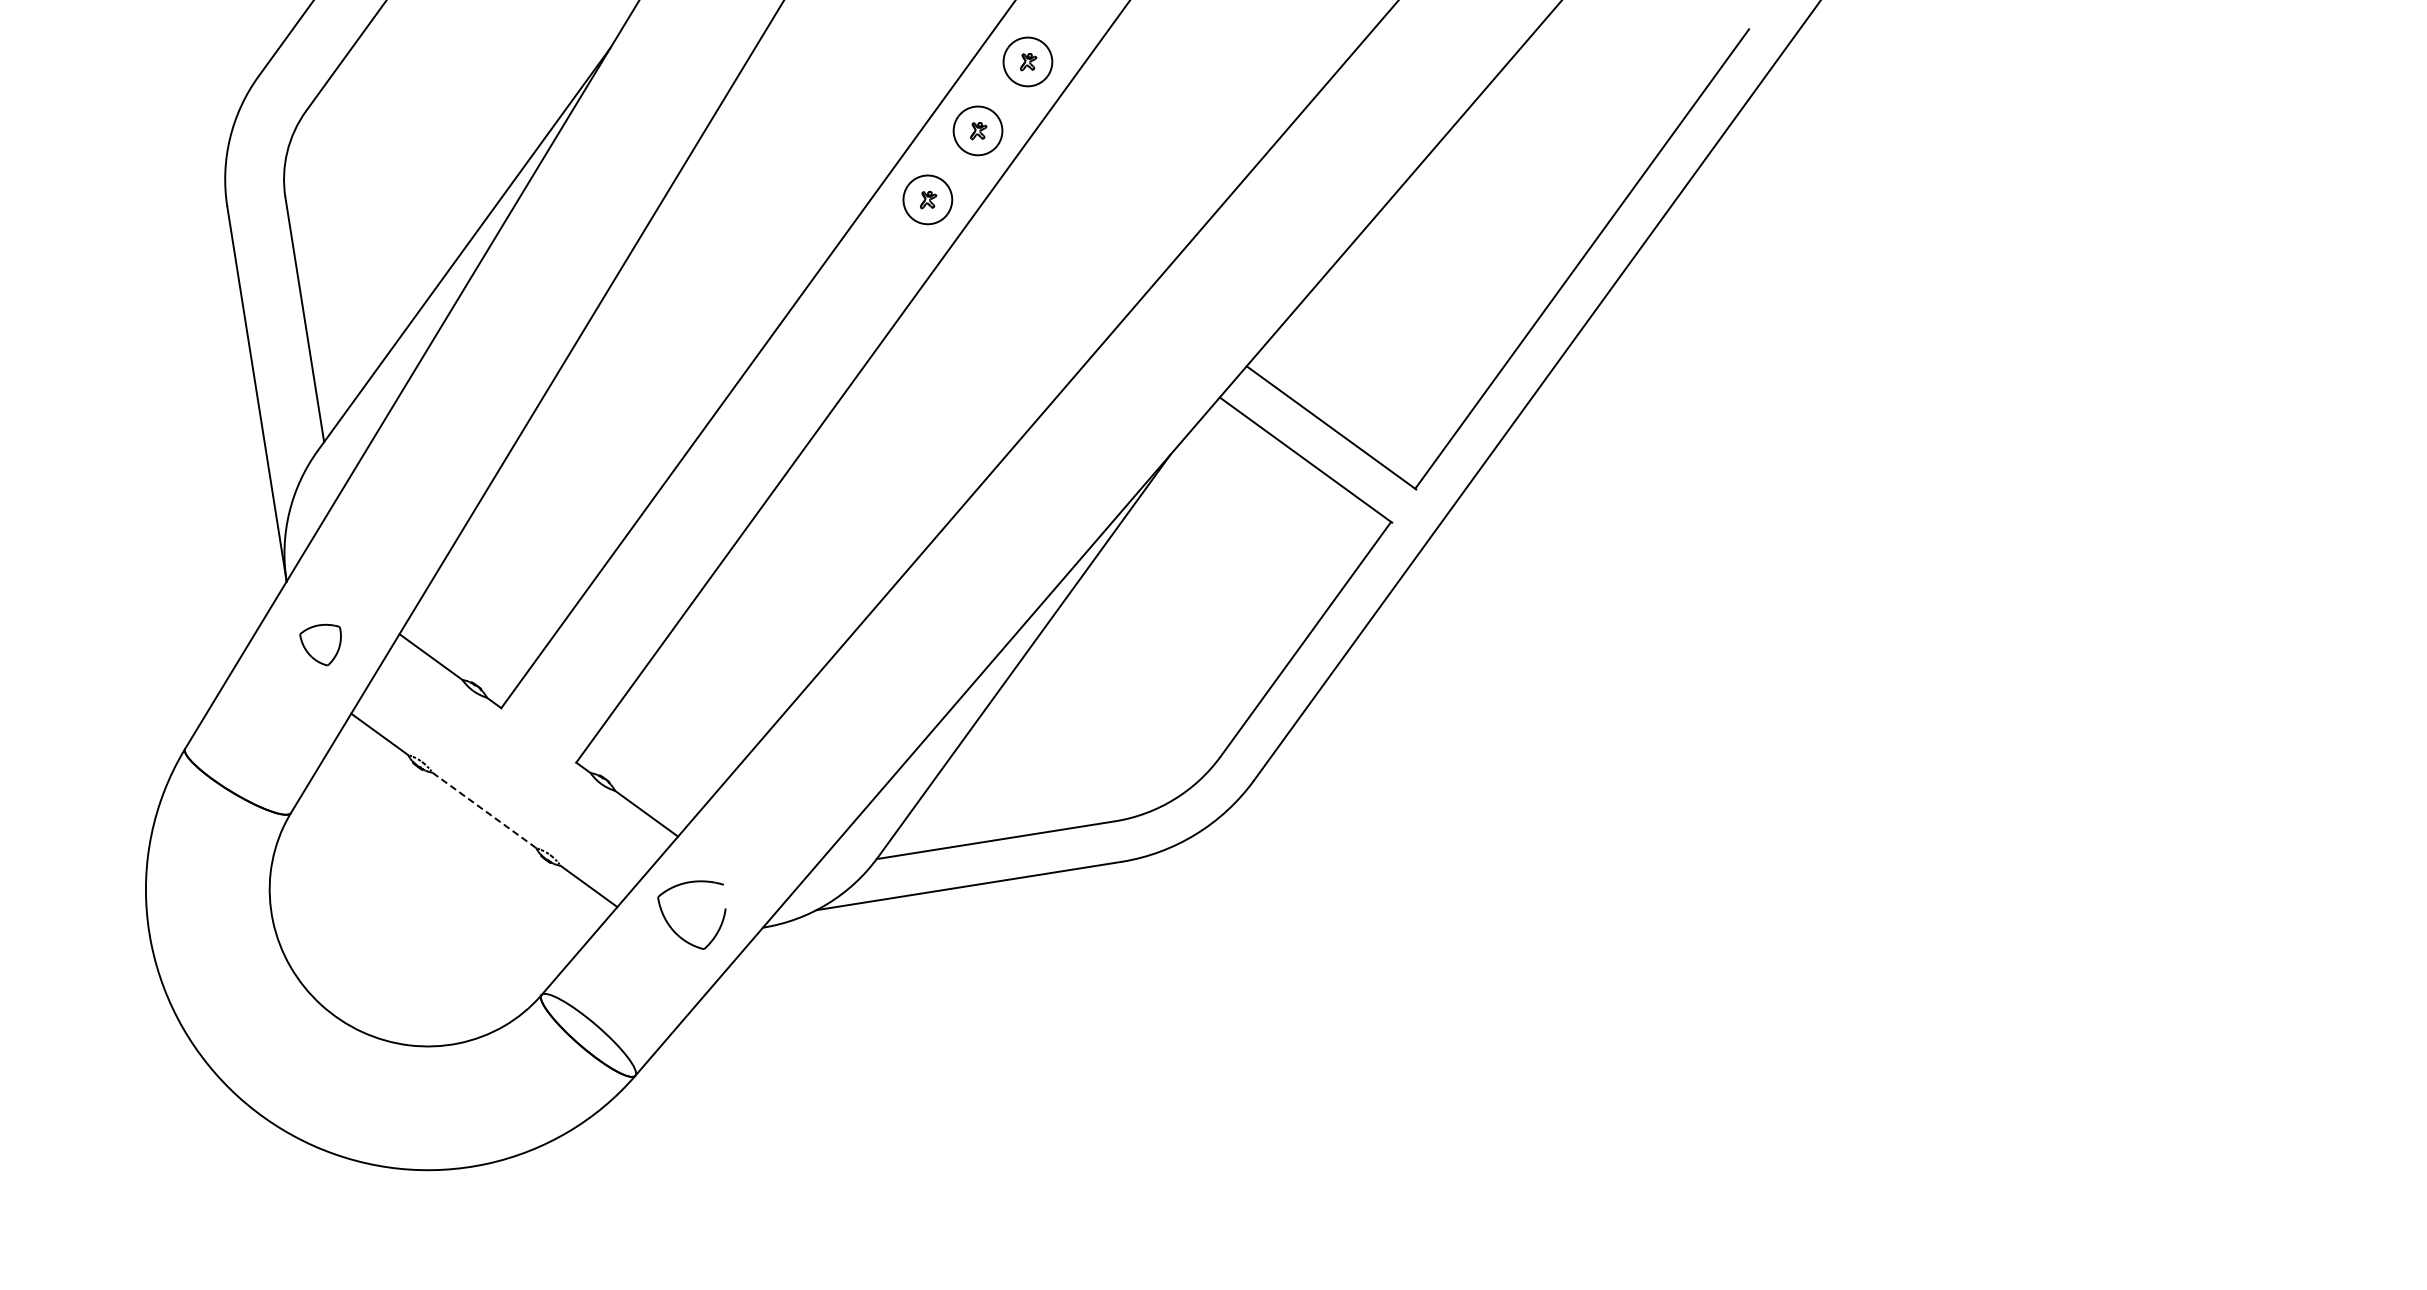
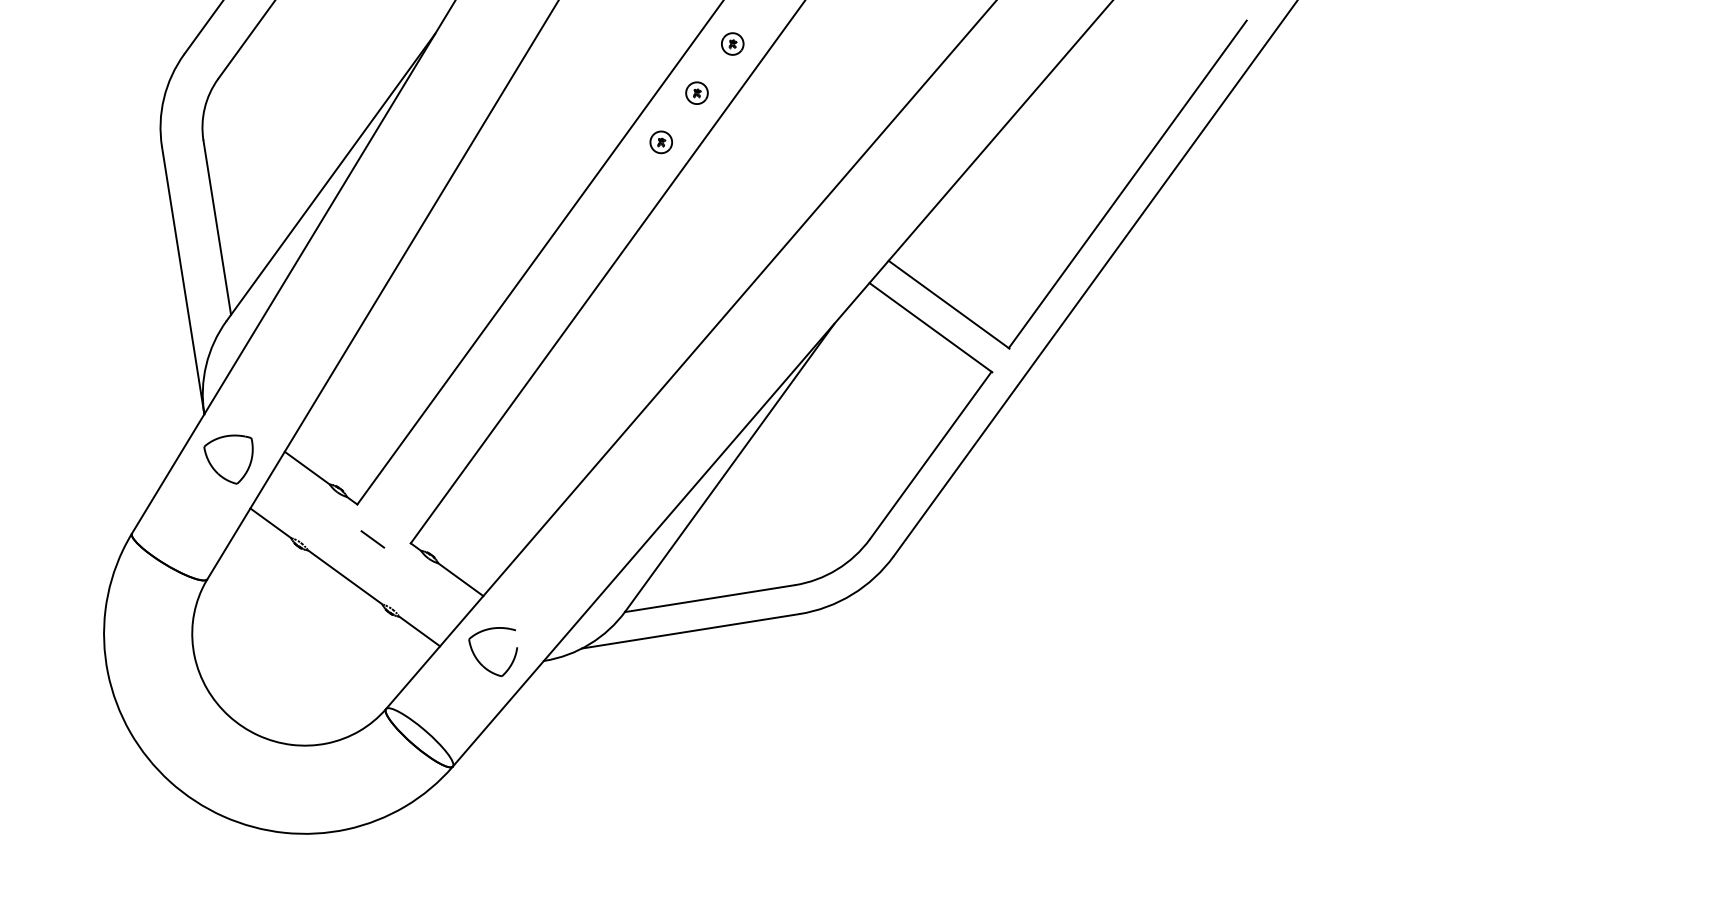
part: (1027, 62) -> (732, 44), size x0.62
part: (977, 131) -> (696, 93), size x0.62
part: (927, 200) -> (661, 142), size x0.62
part: (320, 644) -> (228, 459), size x1.67
line: (522, 756) -> (372, 538), added
line: (484, 810) -> (345, 577), dashed -> solid

